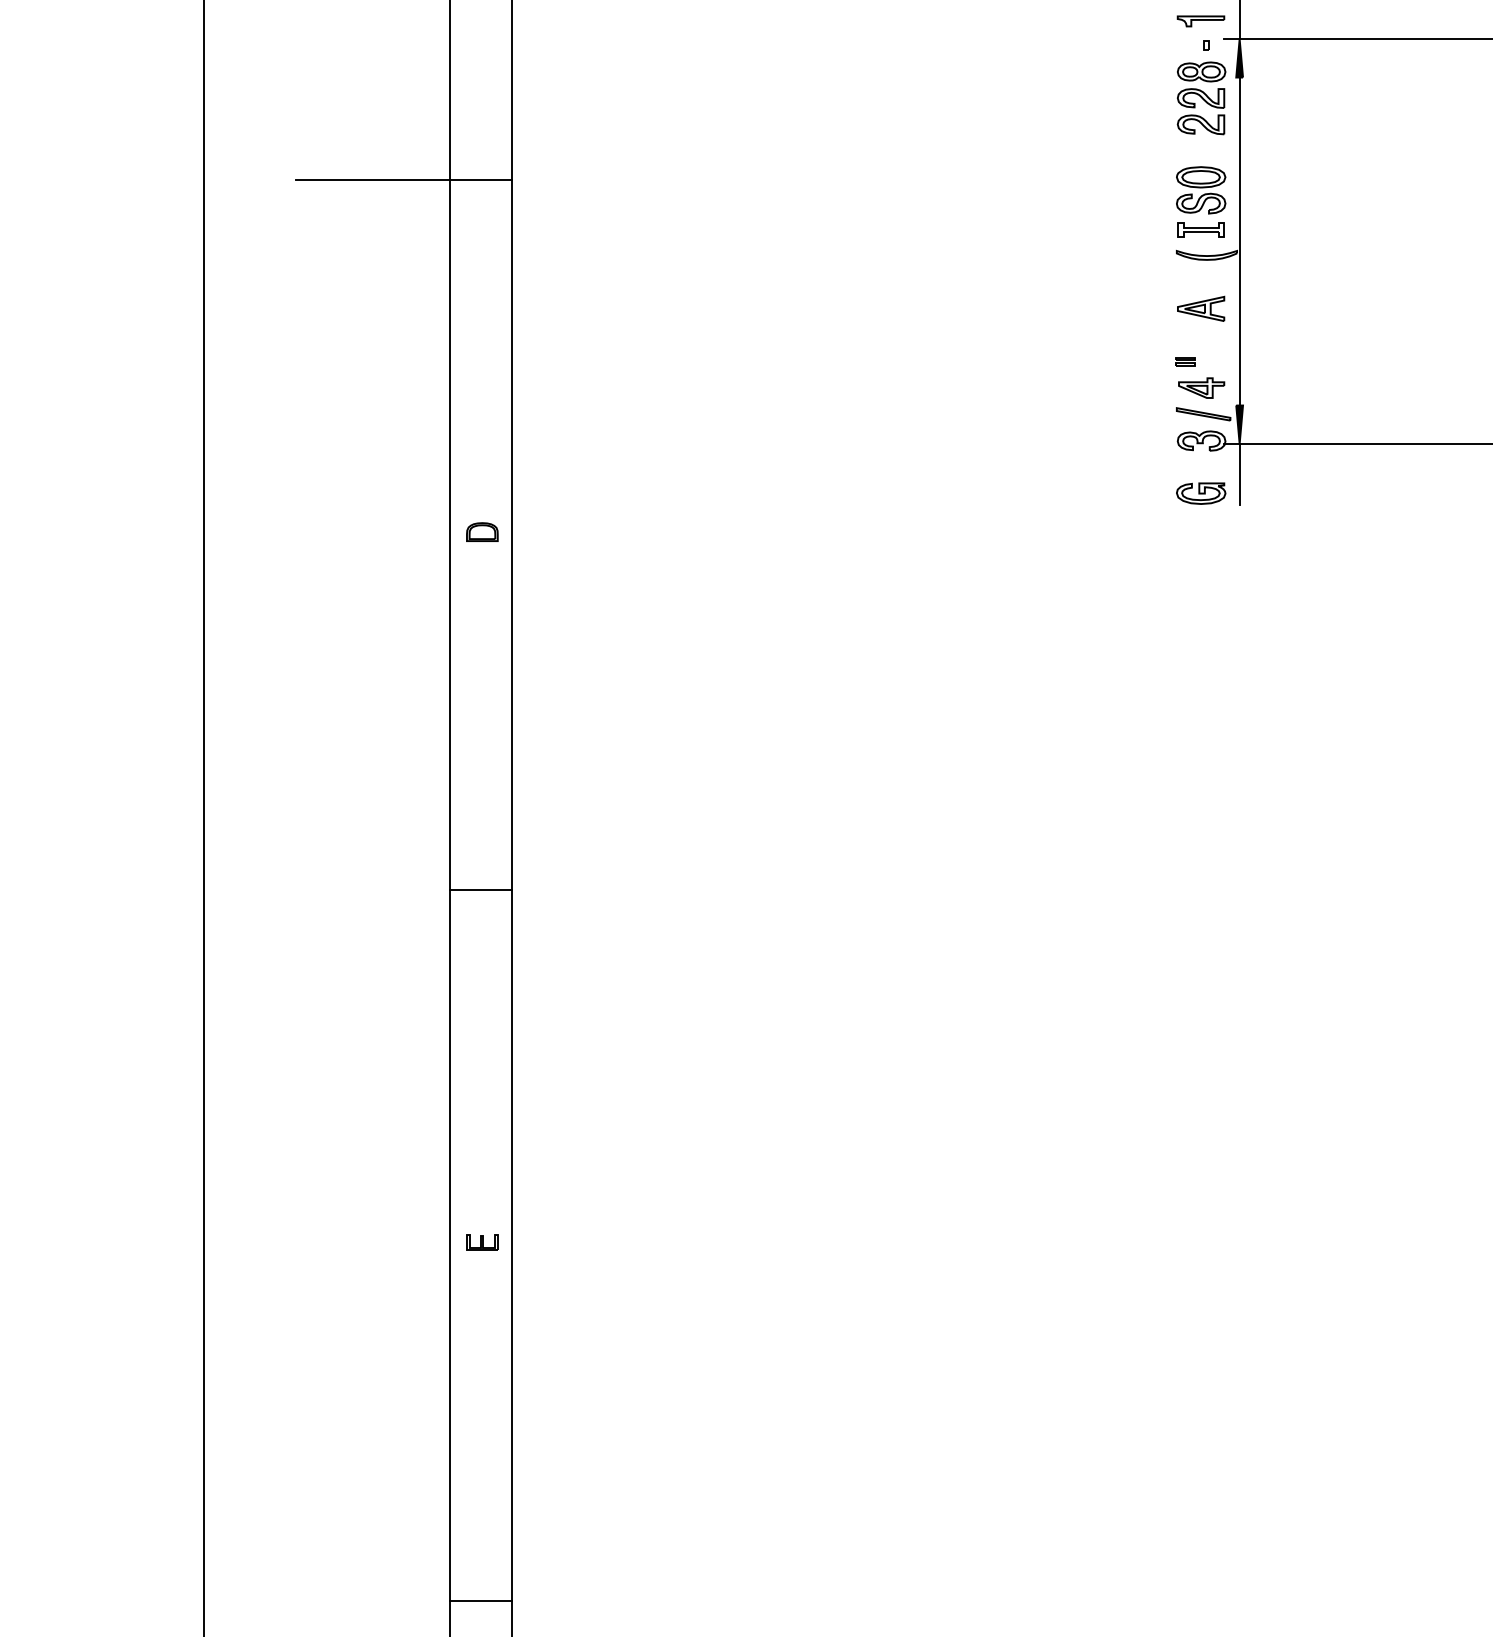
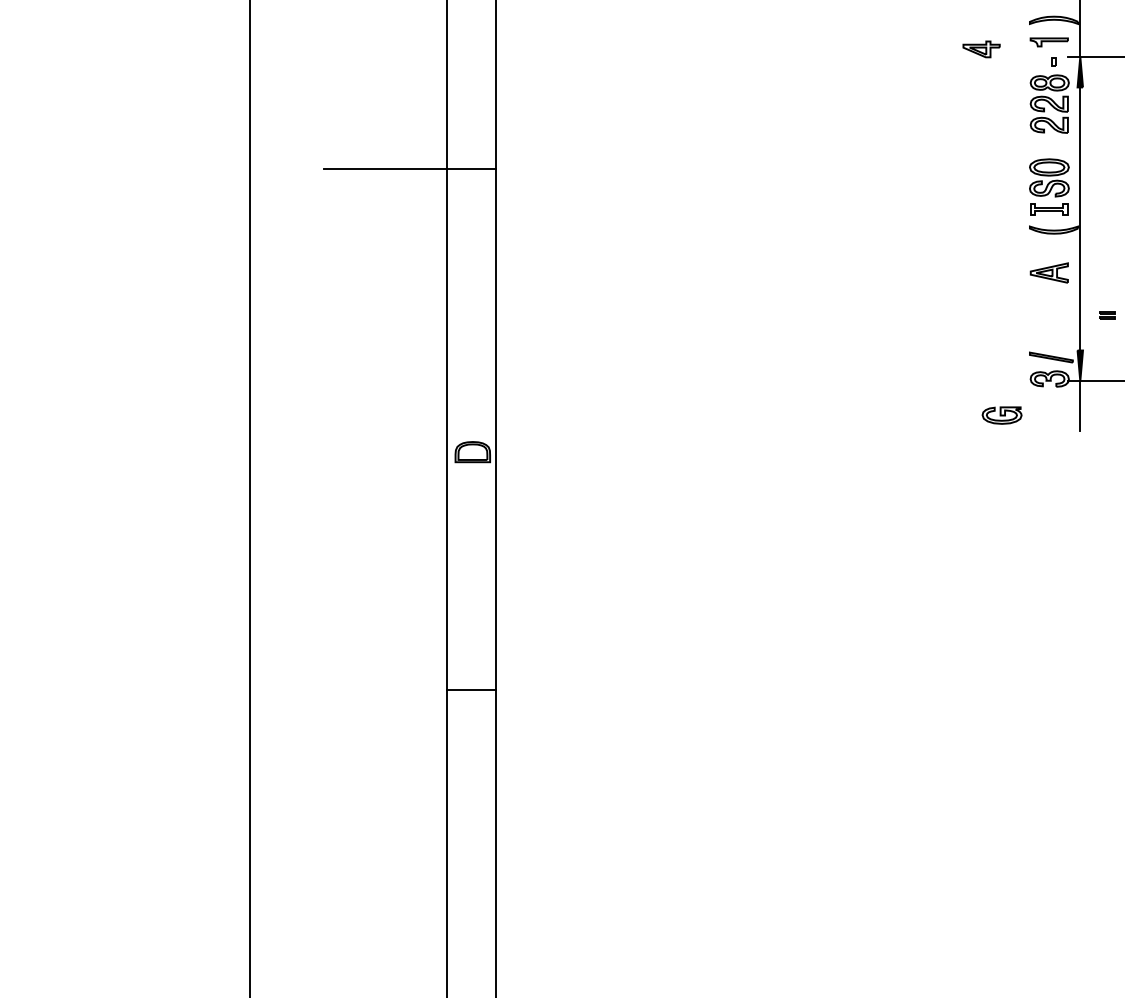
part: (1185, 361) -> (1107, 315), moved
part: (1201, 387) -> (981, 48), moved
part: (1201, 493) -> (1002, 415), moved
part: (482, 531) -> (472, 451), size x1.4
line: (480, 890) -> (471, 689), moved

